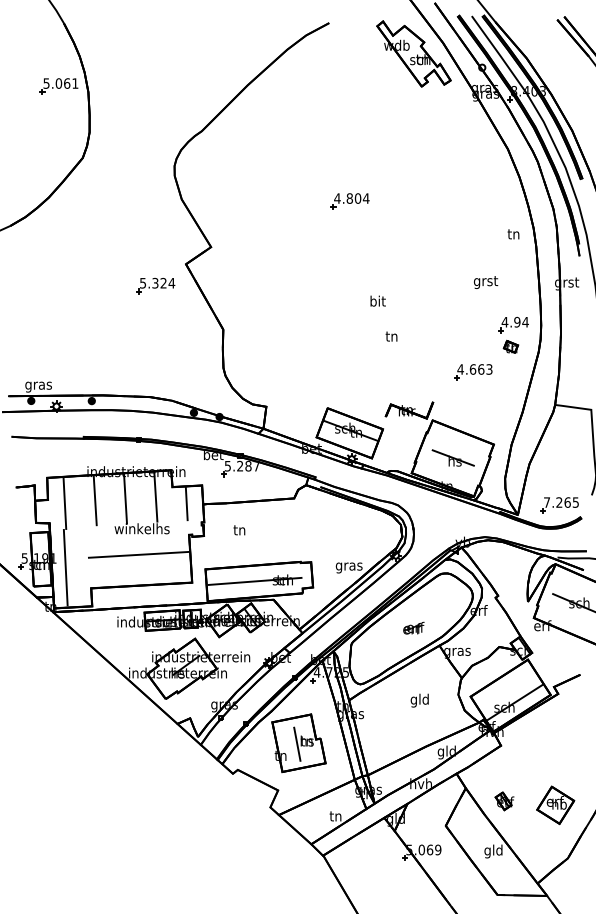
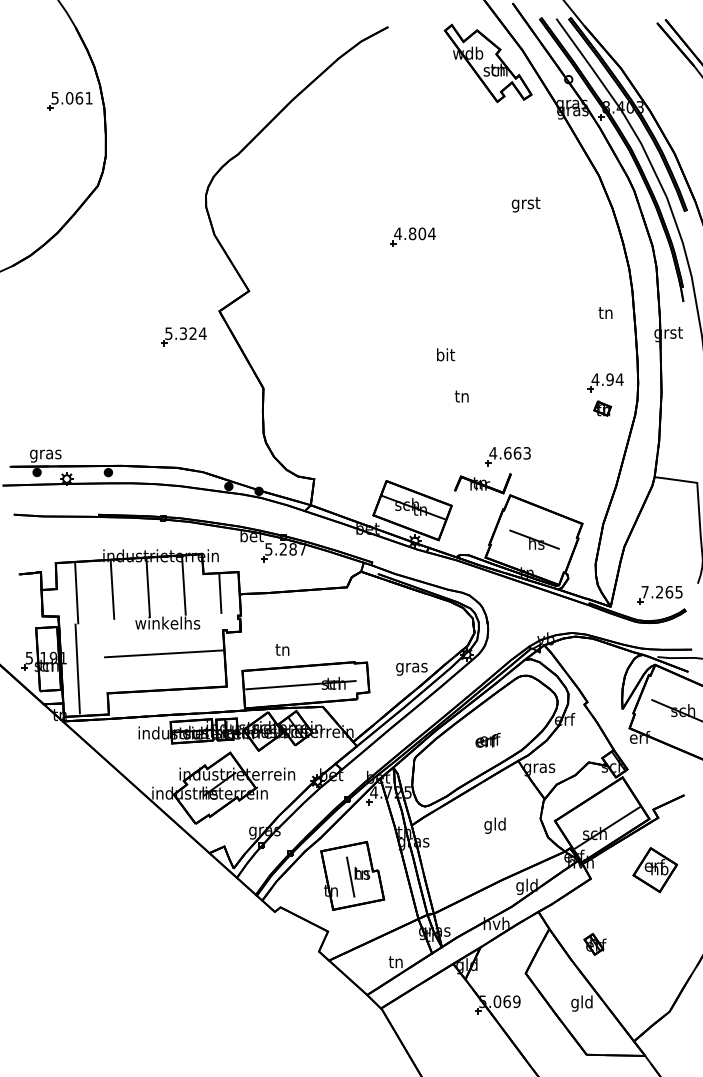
text: (513, 233) -> (605, 312), moved
text: (485, 282) -> (525, 204), moved
part: (472, 372) -> (507, 456), moved
text: (239, 529) -> (282, 649), moved
part: (555, 805) -> (655, 870), moved

